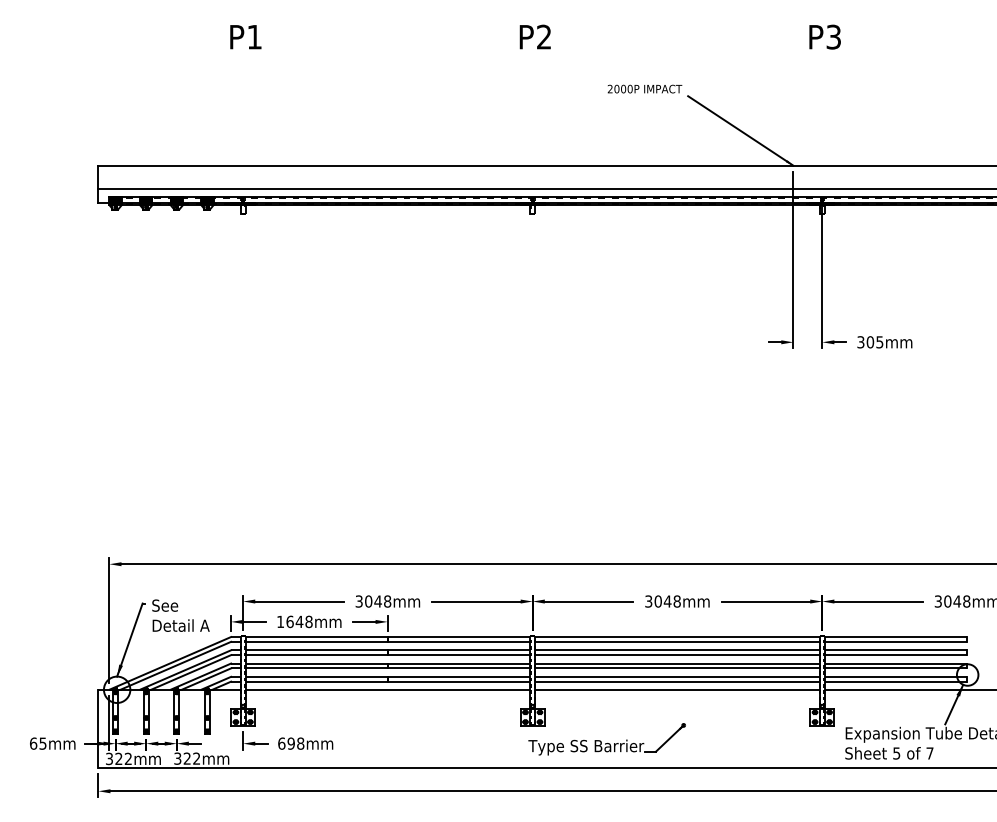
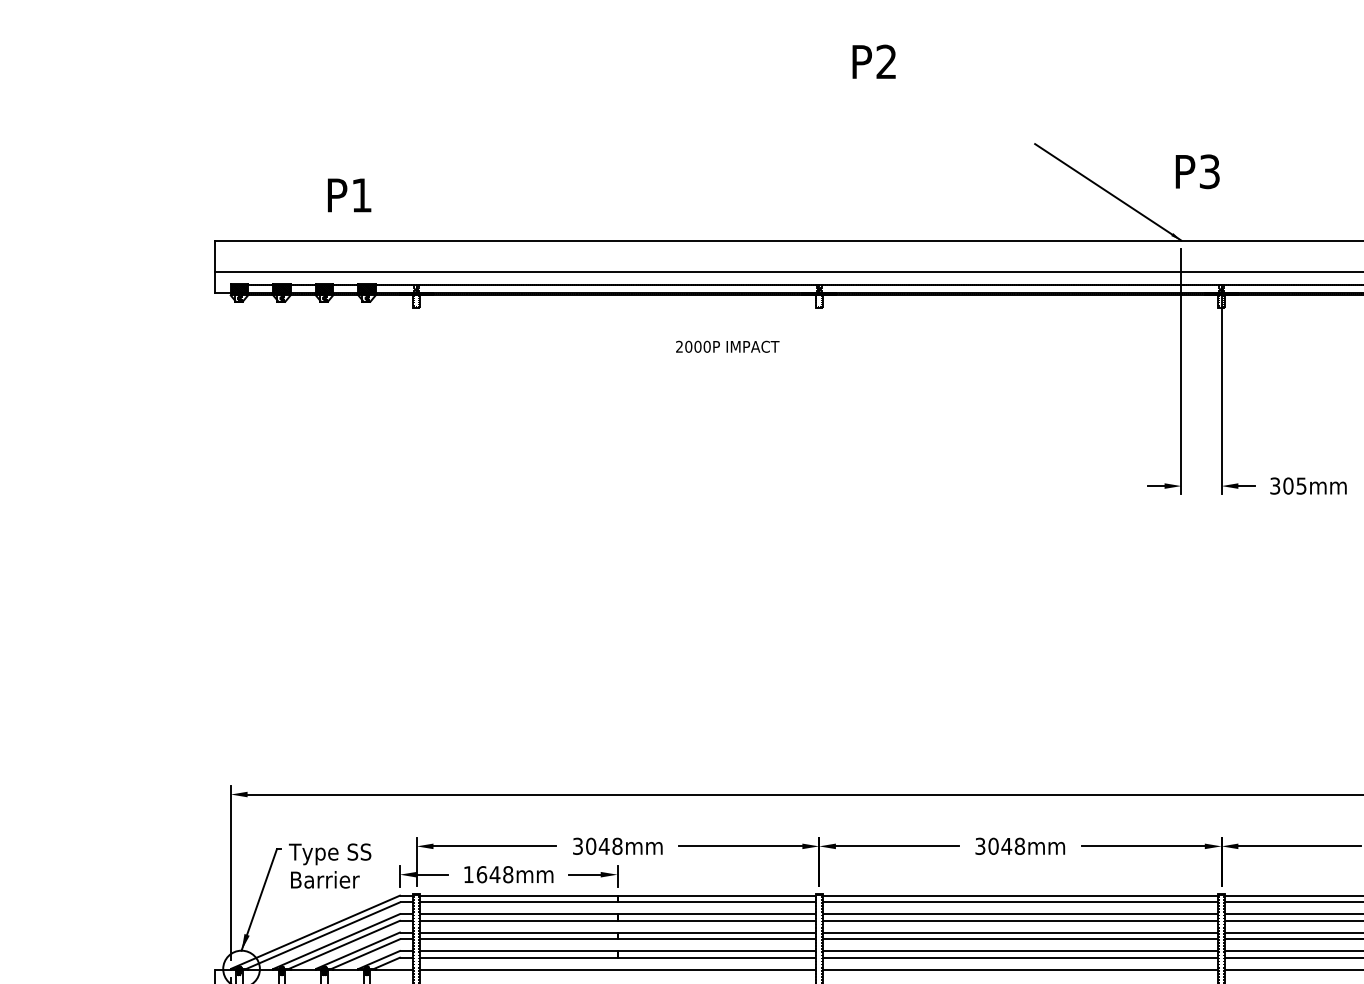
text: (534, 36) -> (873, 61), moved
text: (824, 36) -> (1196, 170), moved
text: (245, 37) -> (349, 195), moved
text: (644, 88) -> (727, 345), moved
text: (180, 615) -> (329, 865), See Detail A -> Type SS Barrier

